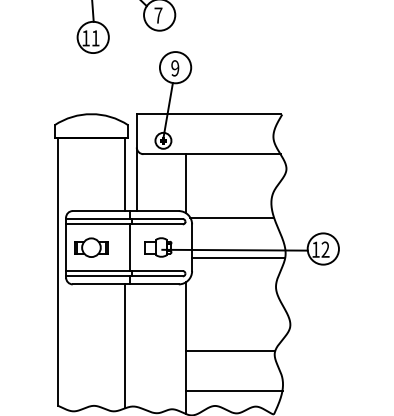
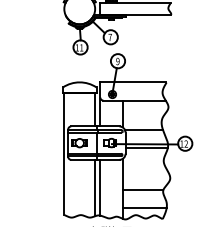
line: (137, 345) -> (100, 187), added

